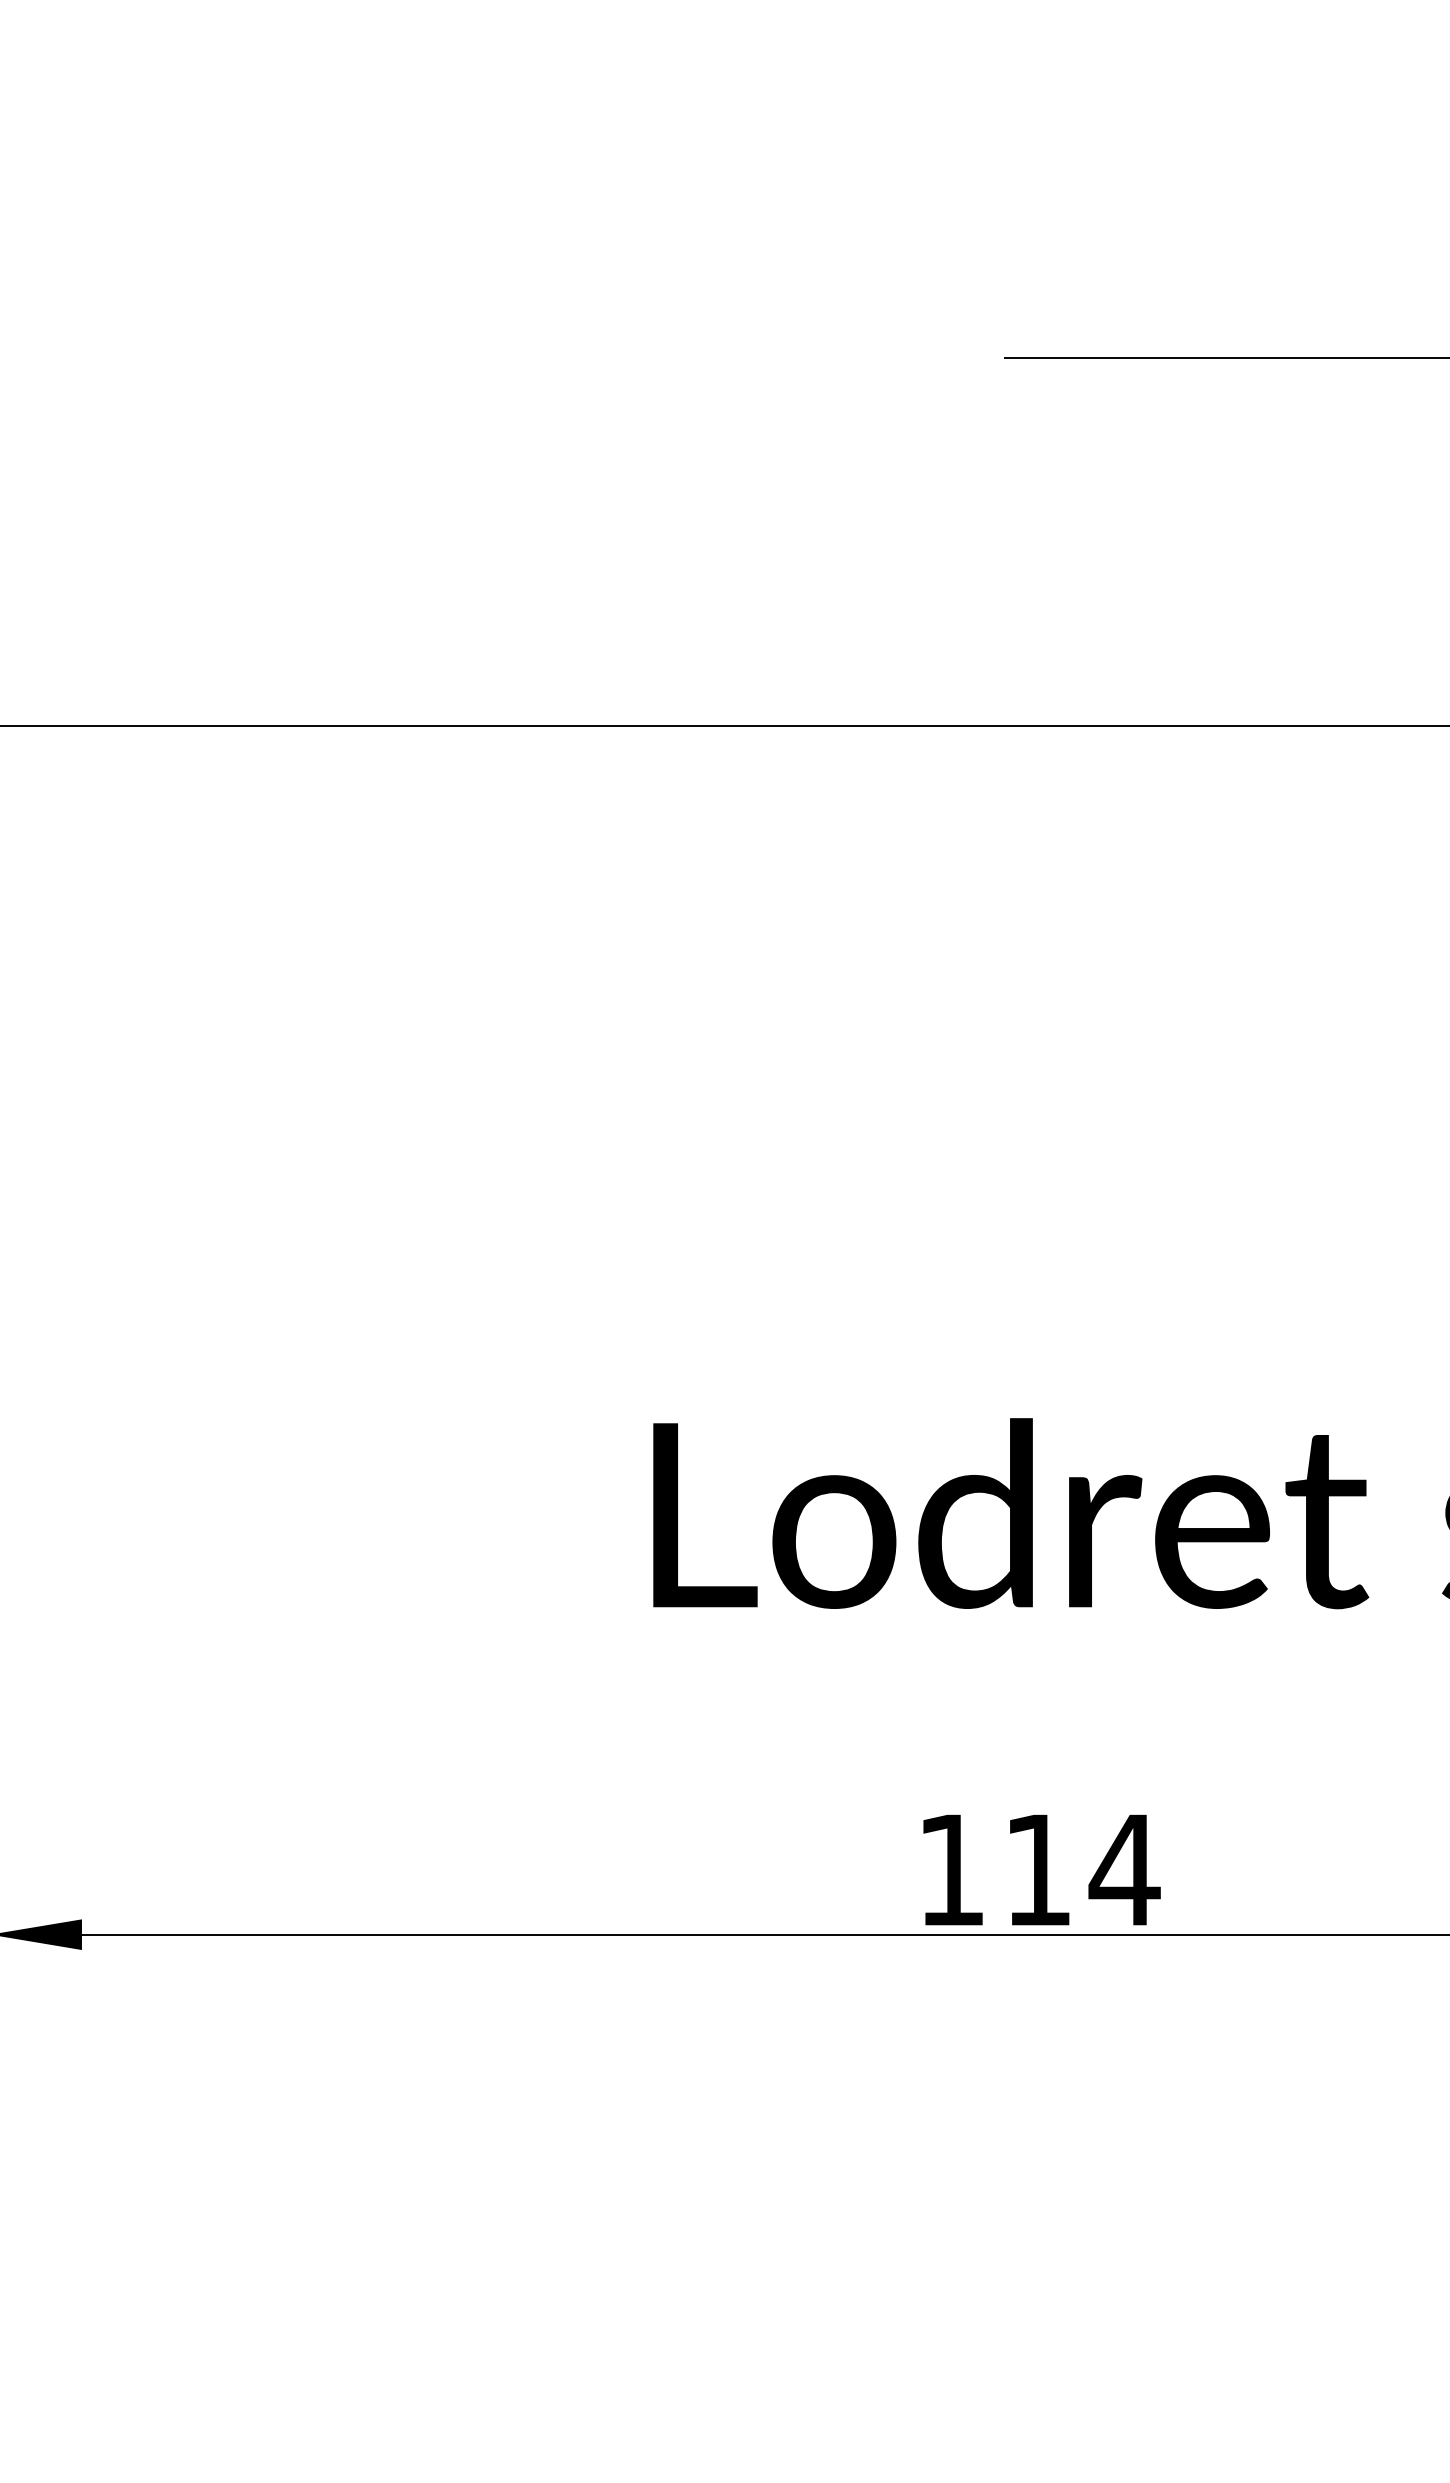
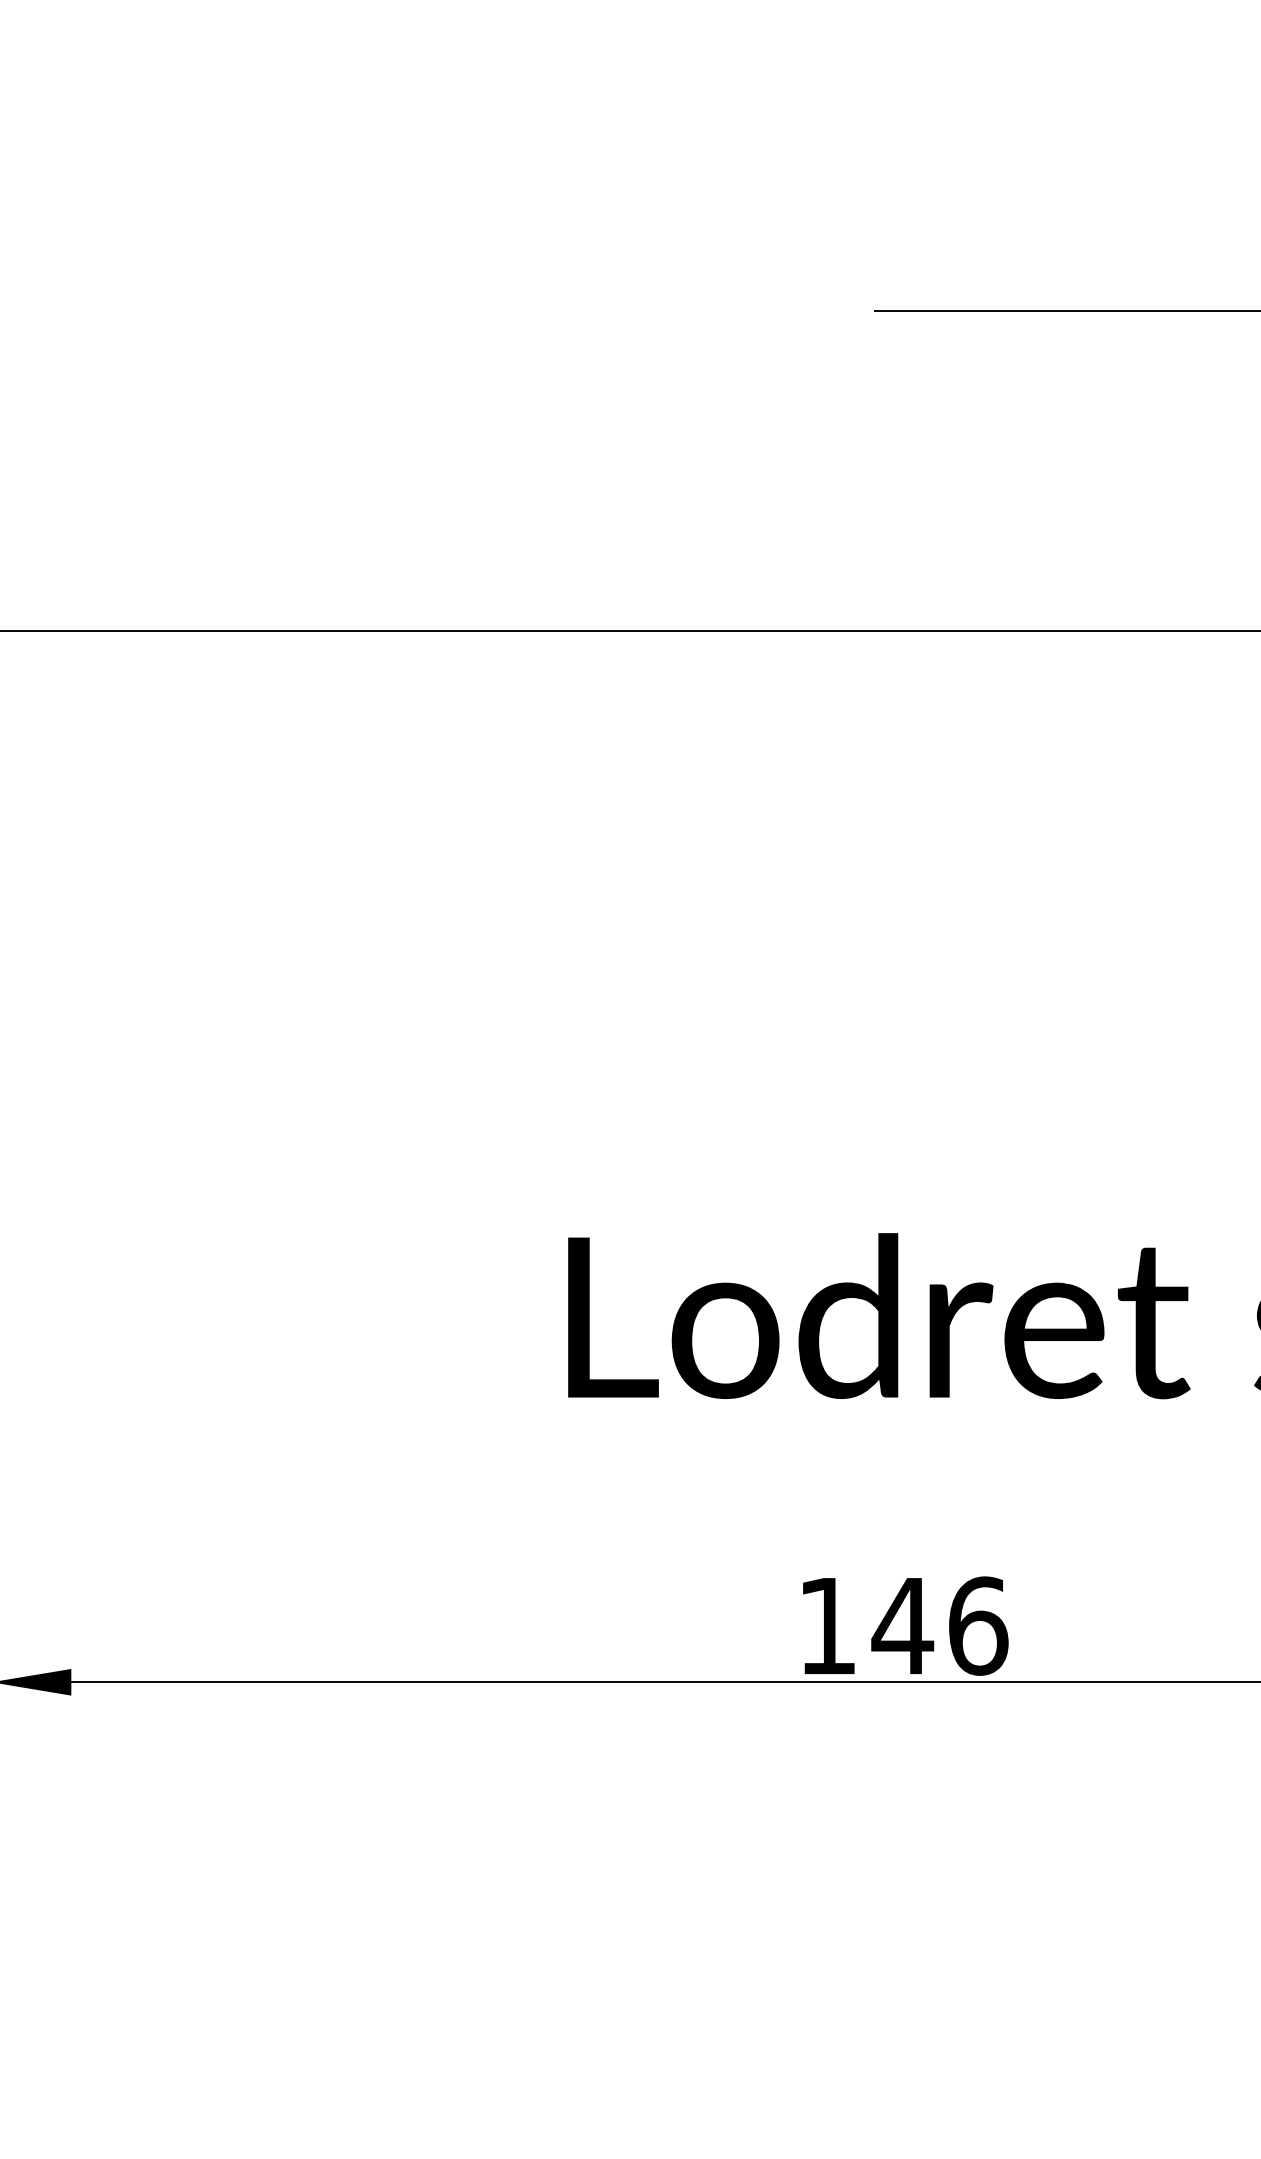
text: (1080, 1869) -> (939, 1625), 114 -> 146

